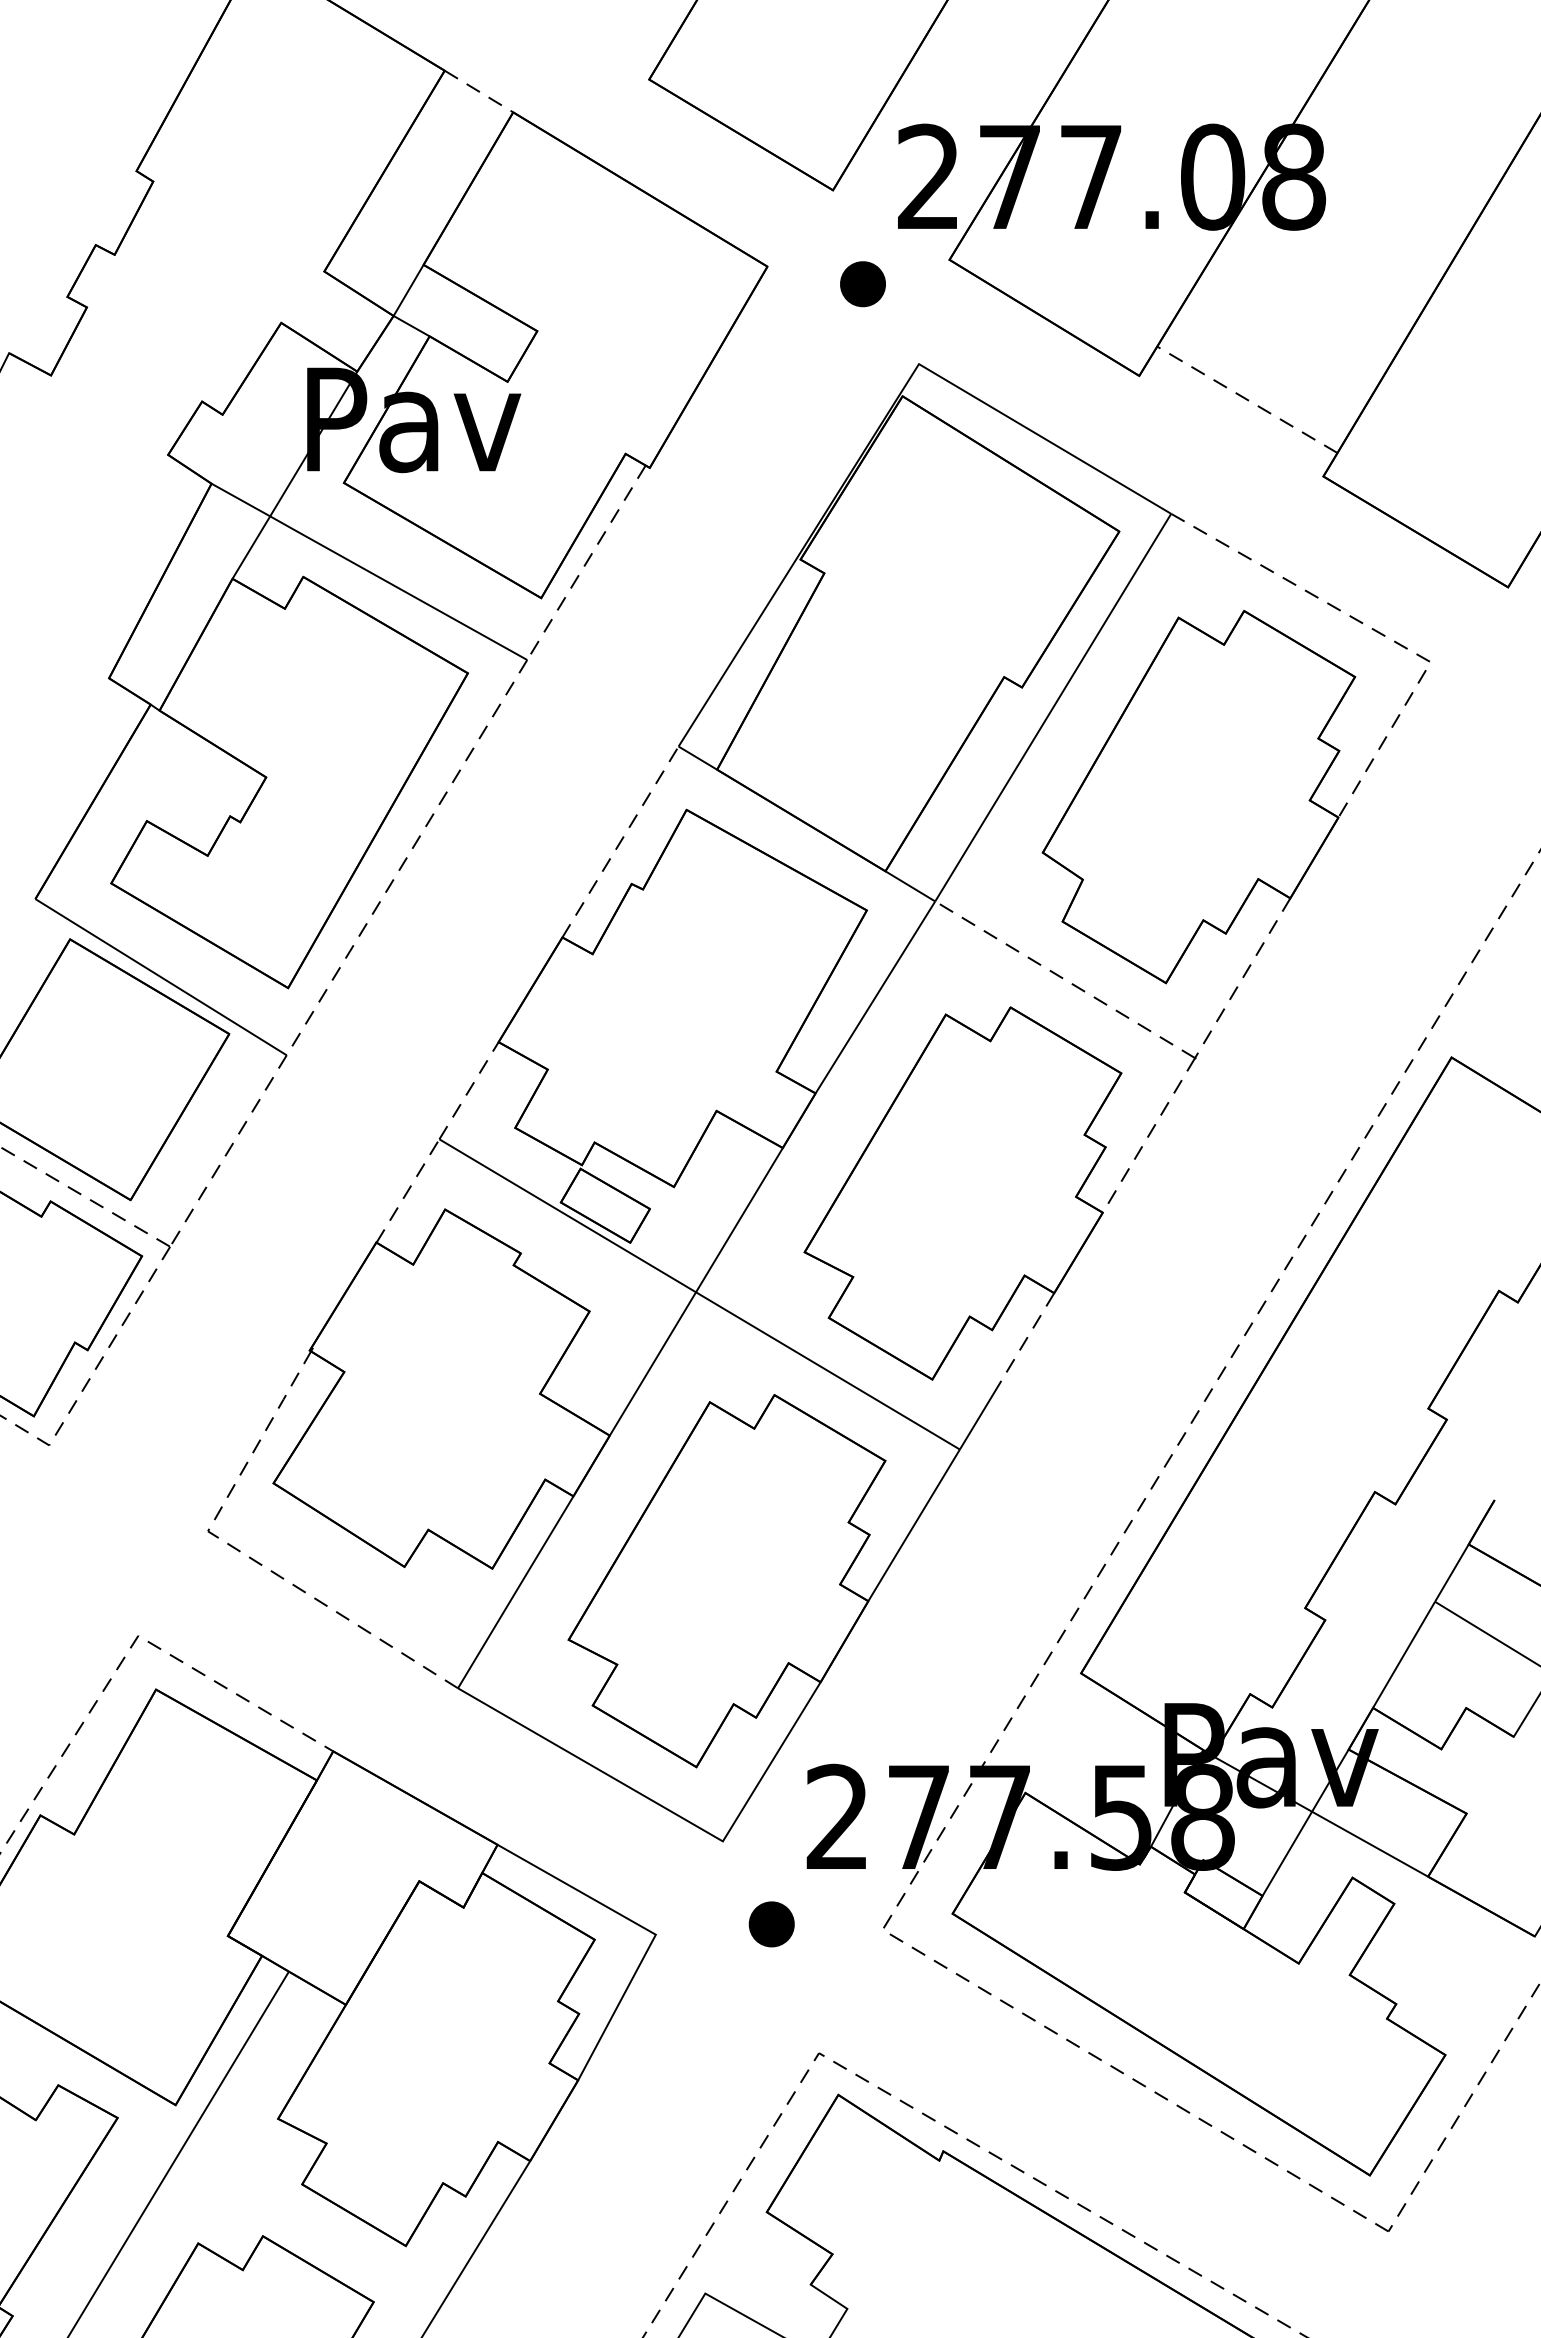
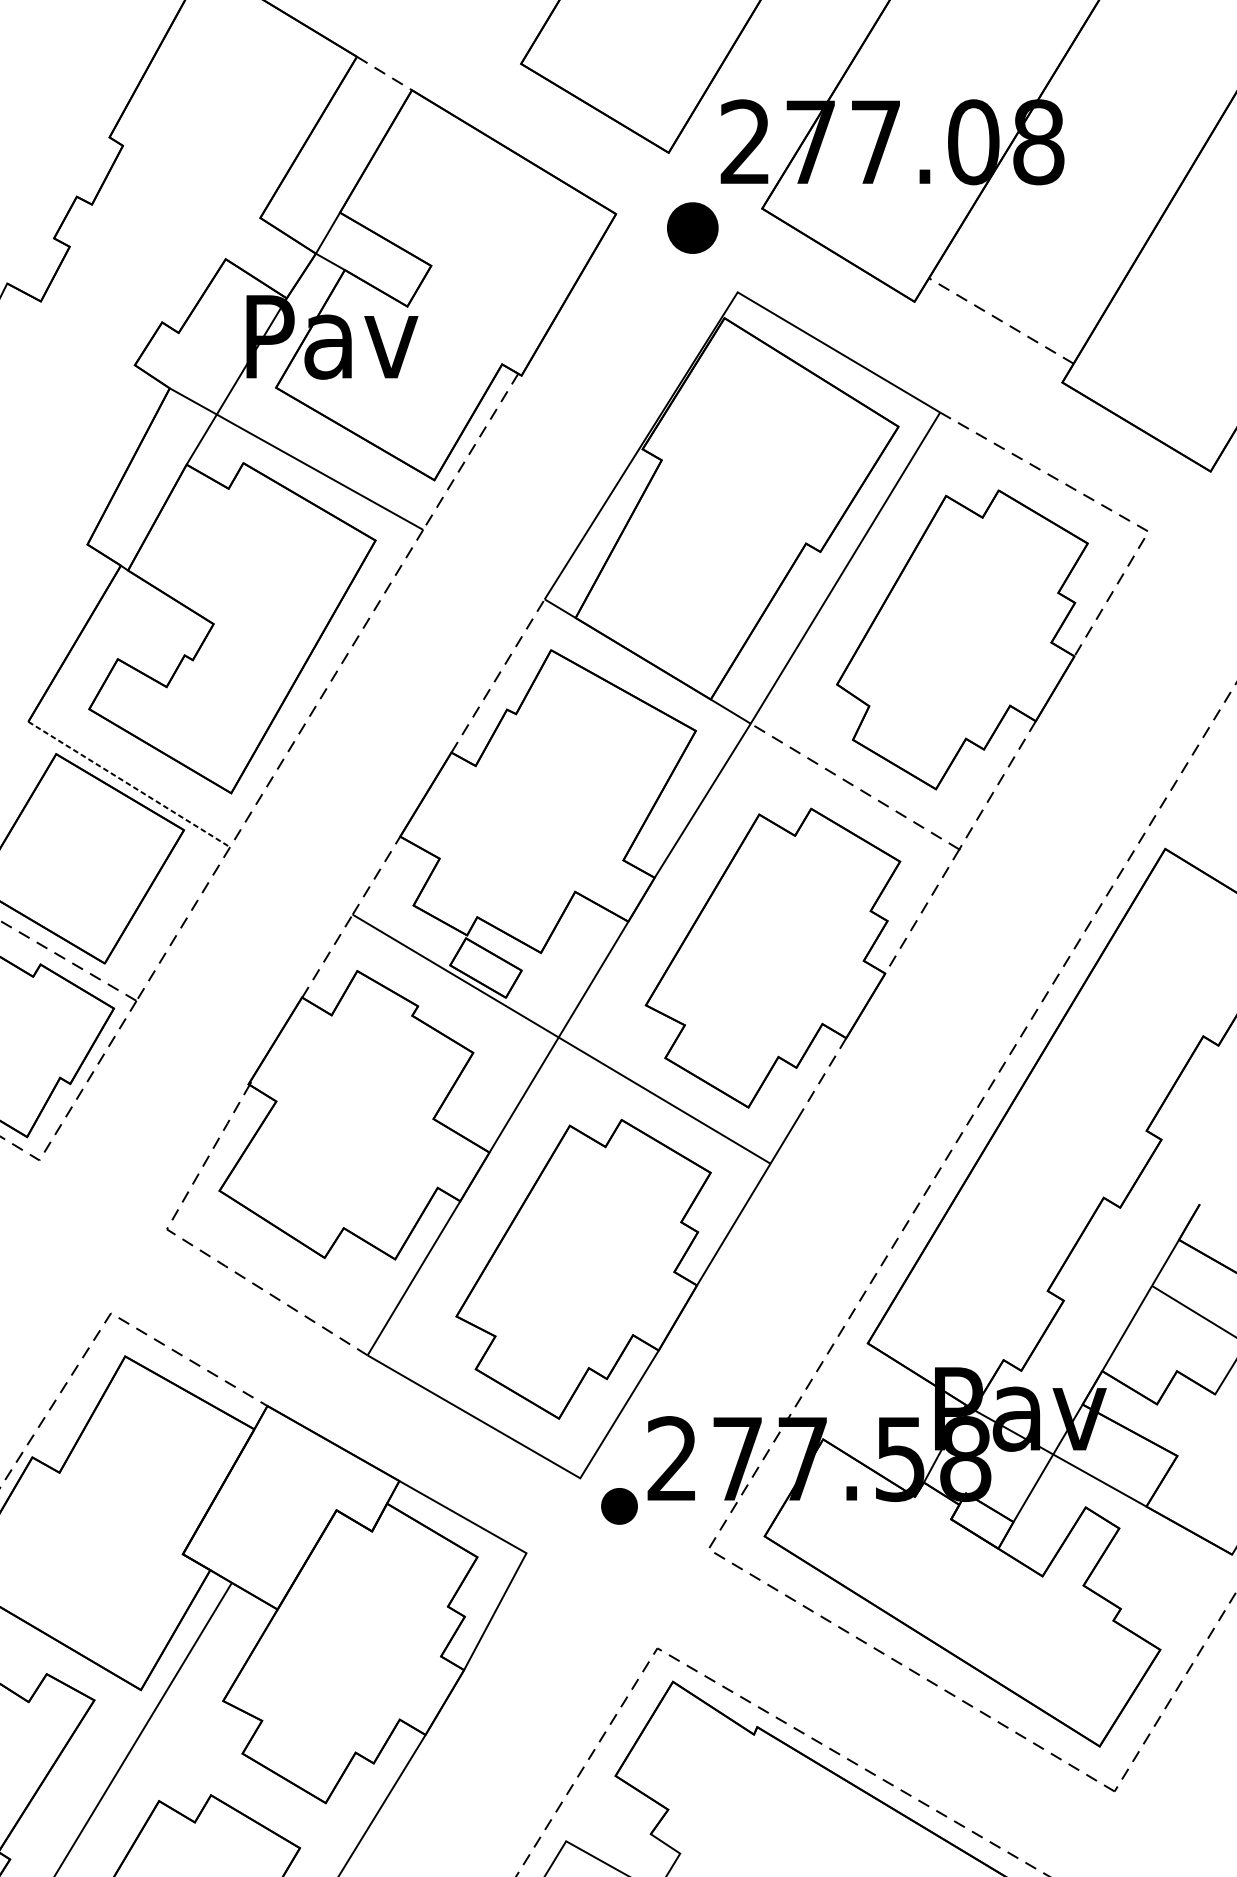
part: (862, 284) -> (692, 228), size x1.4
line: (161, 977) -> (129, 784), solid -> dashed
part: (771, 1924) -> (619, 1506), moved

